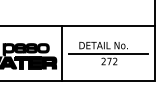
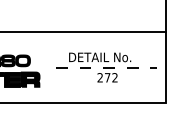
line: (62, 53) -> (47, 67), removed
line: (108, 53) -> (106, 67), solid -> dashed

